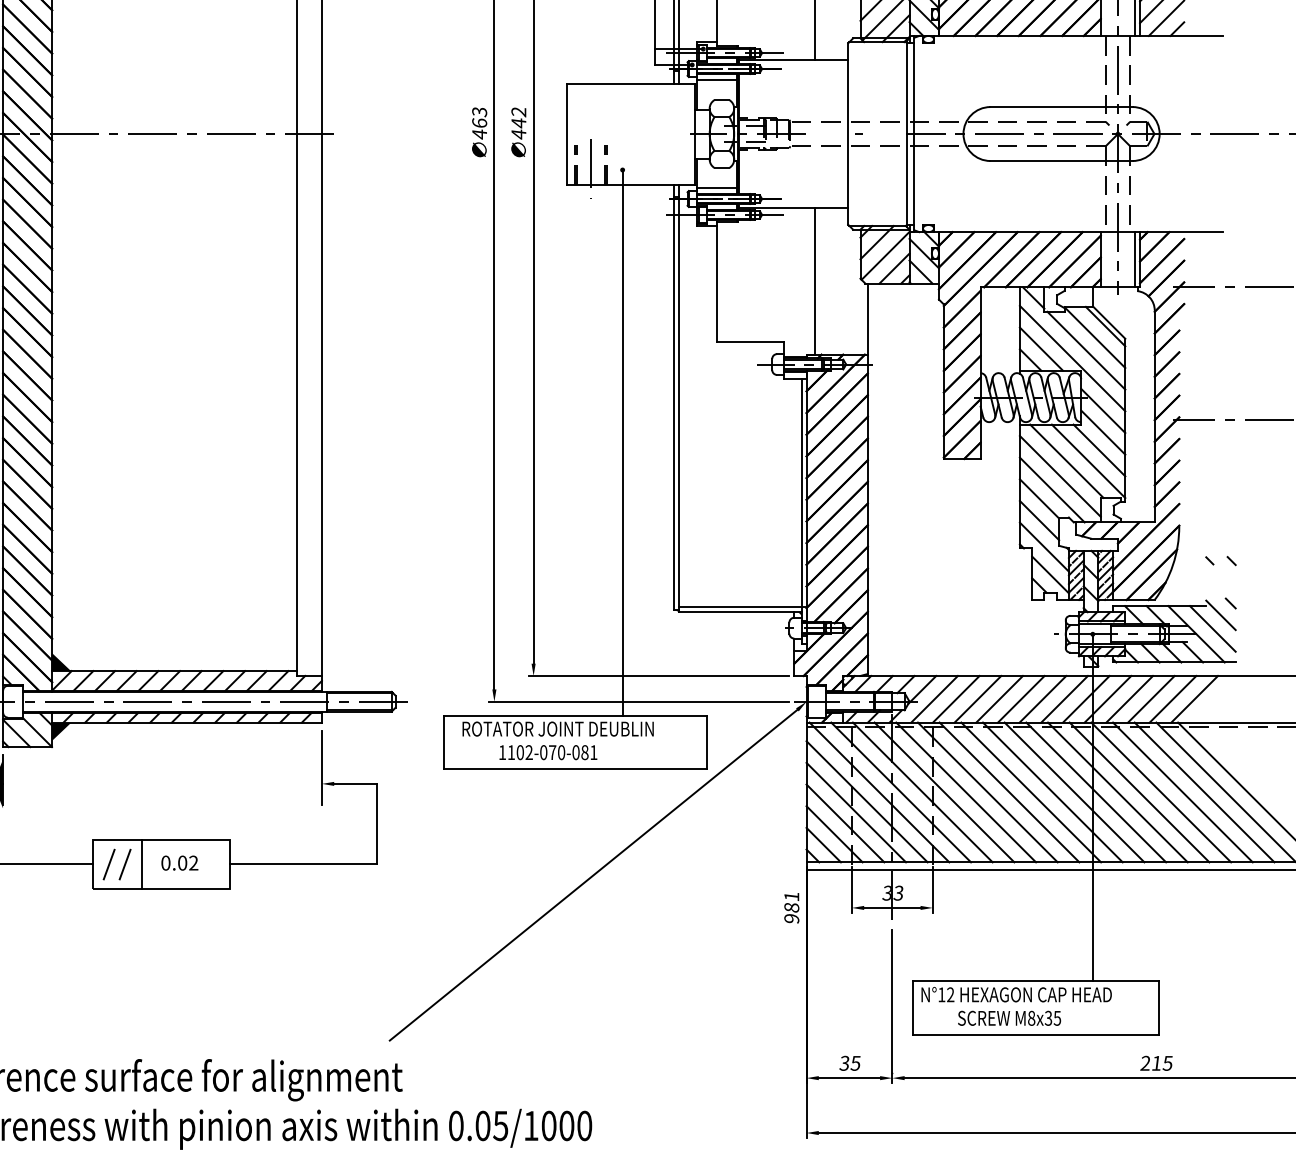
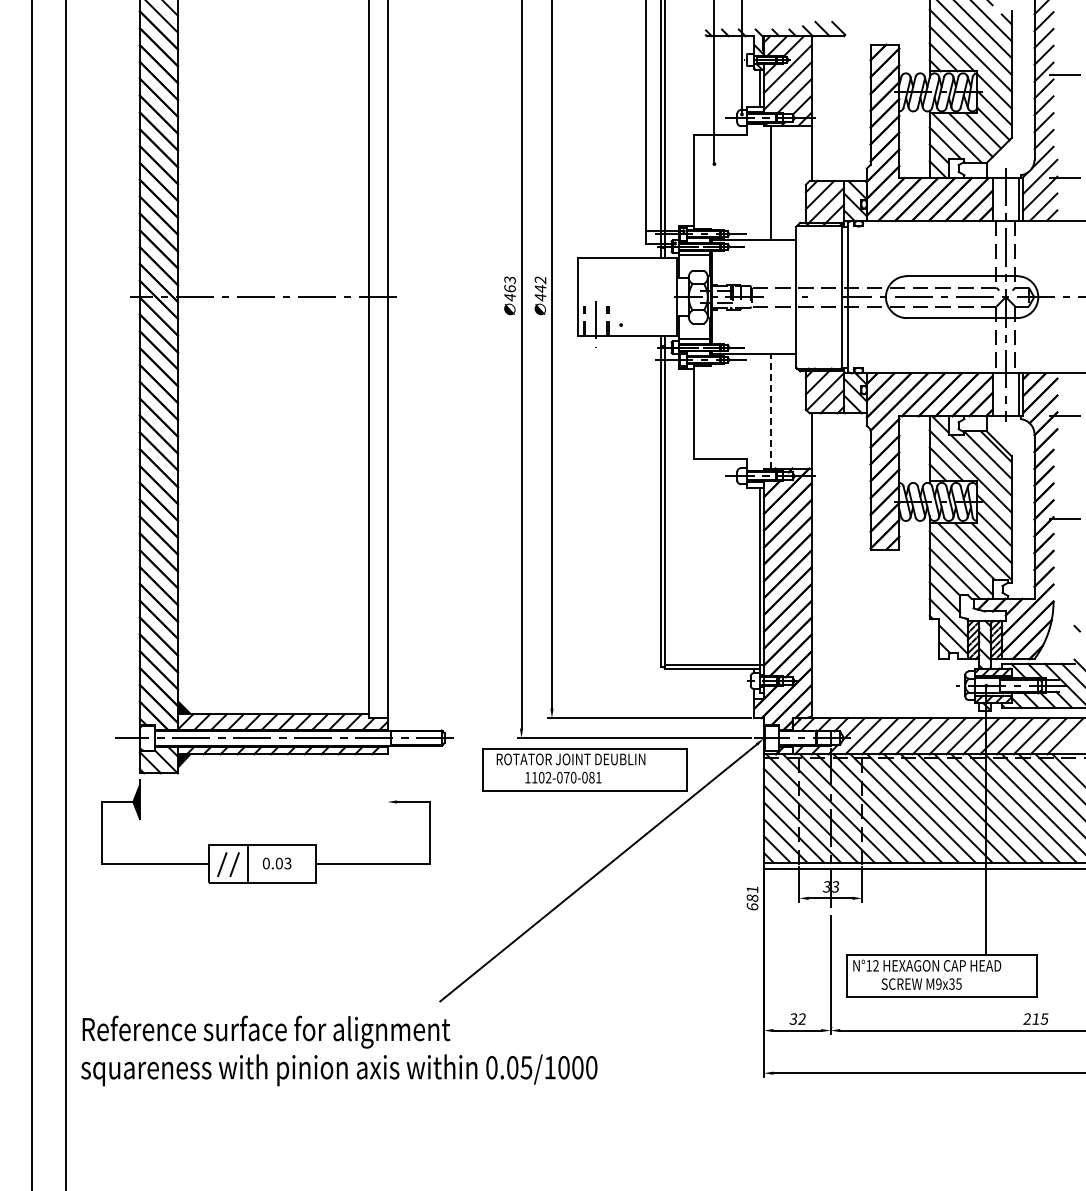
line: (814, 279) -> (770, 410), solid -> dashed
line: (623, 443) -> (621, 537), removed
line: (321, 767) -> (387, 789), removed
text: (193, 863) -> (287, 863), 0.02 -> 0.03
text: (791, 918) -> (752, 906), 981 -> 681
text: (1031, 1017) -> (938, 983), M8x35 -> M9x35
text: (854, 1062) -> (801, 1018), 35 -> 32

